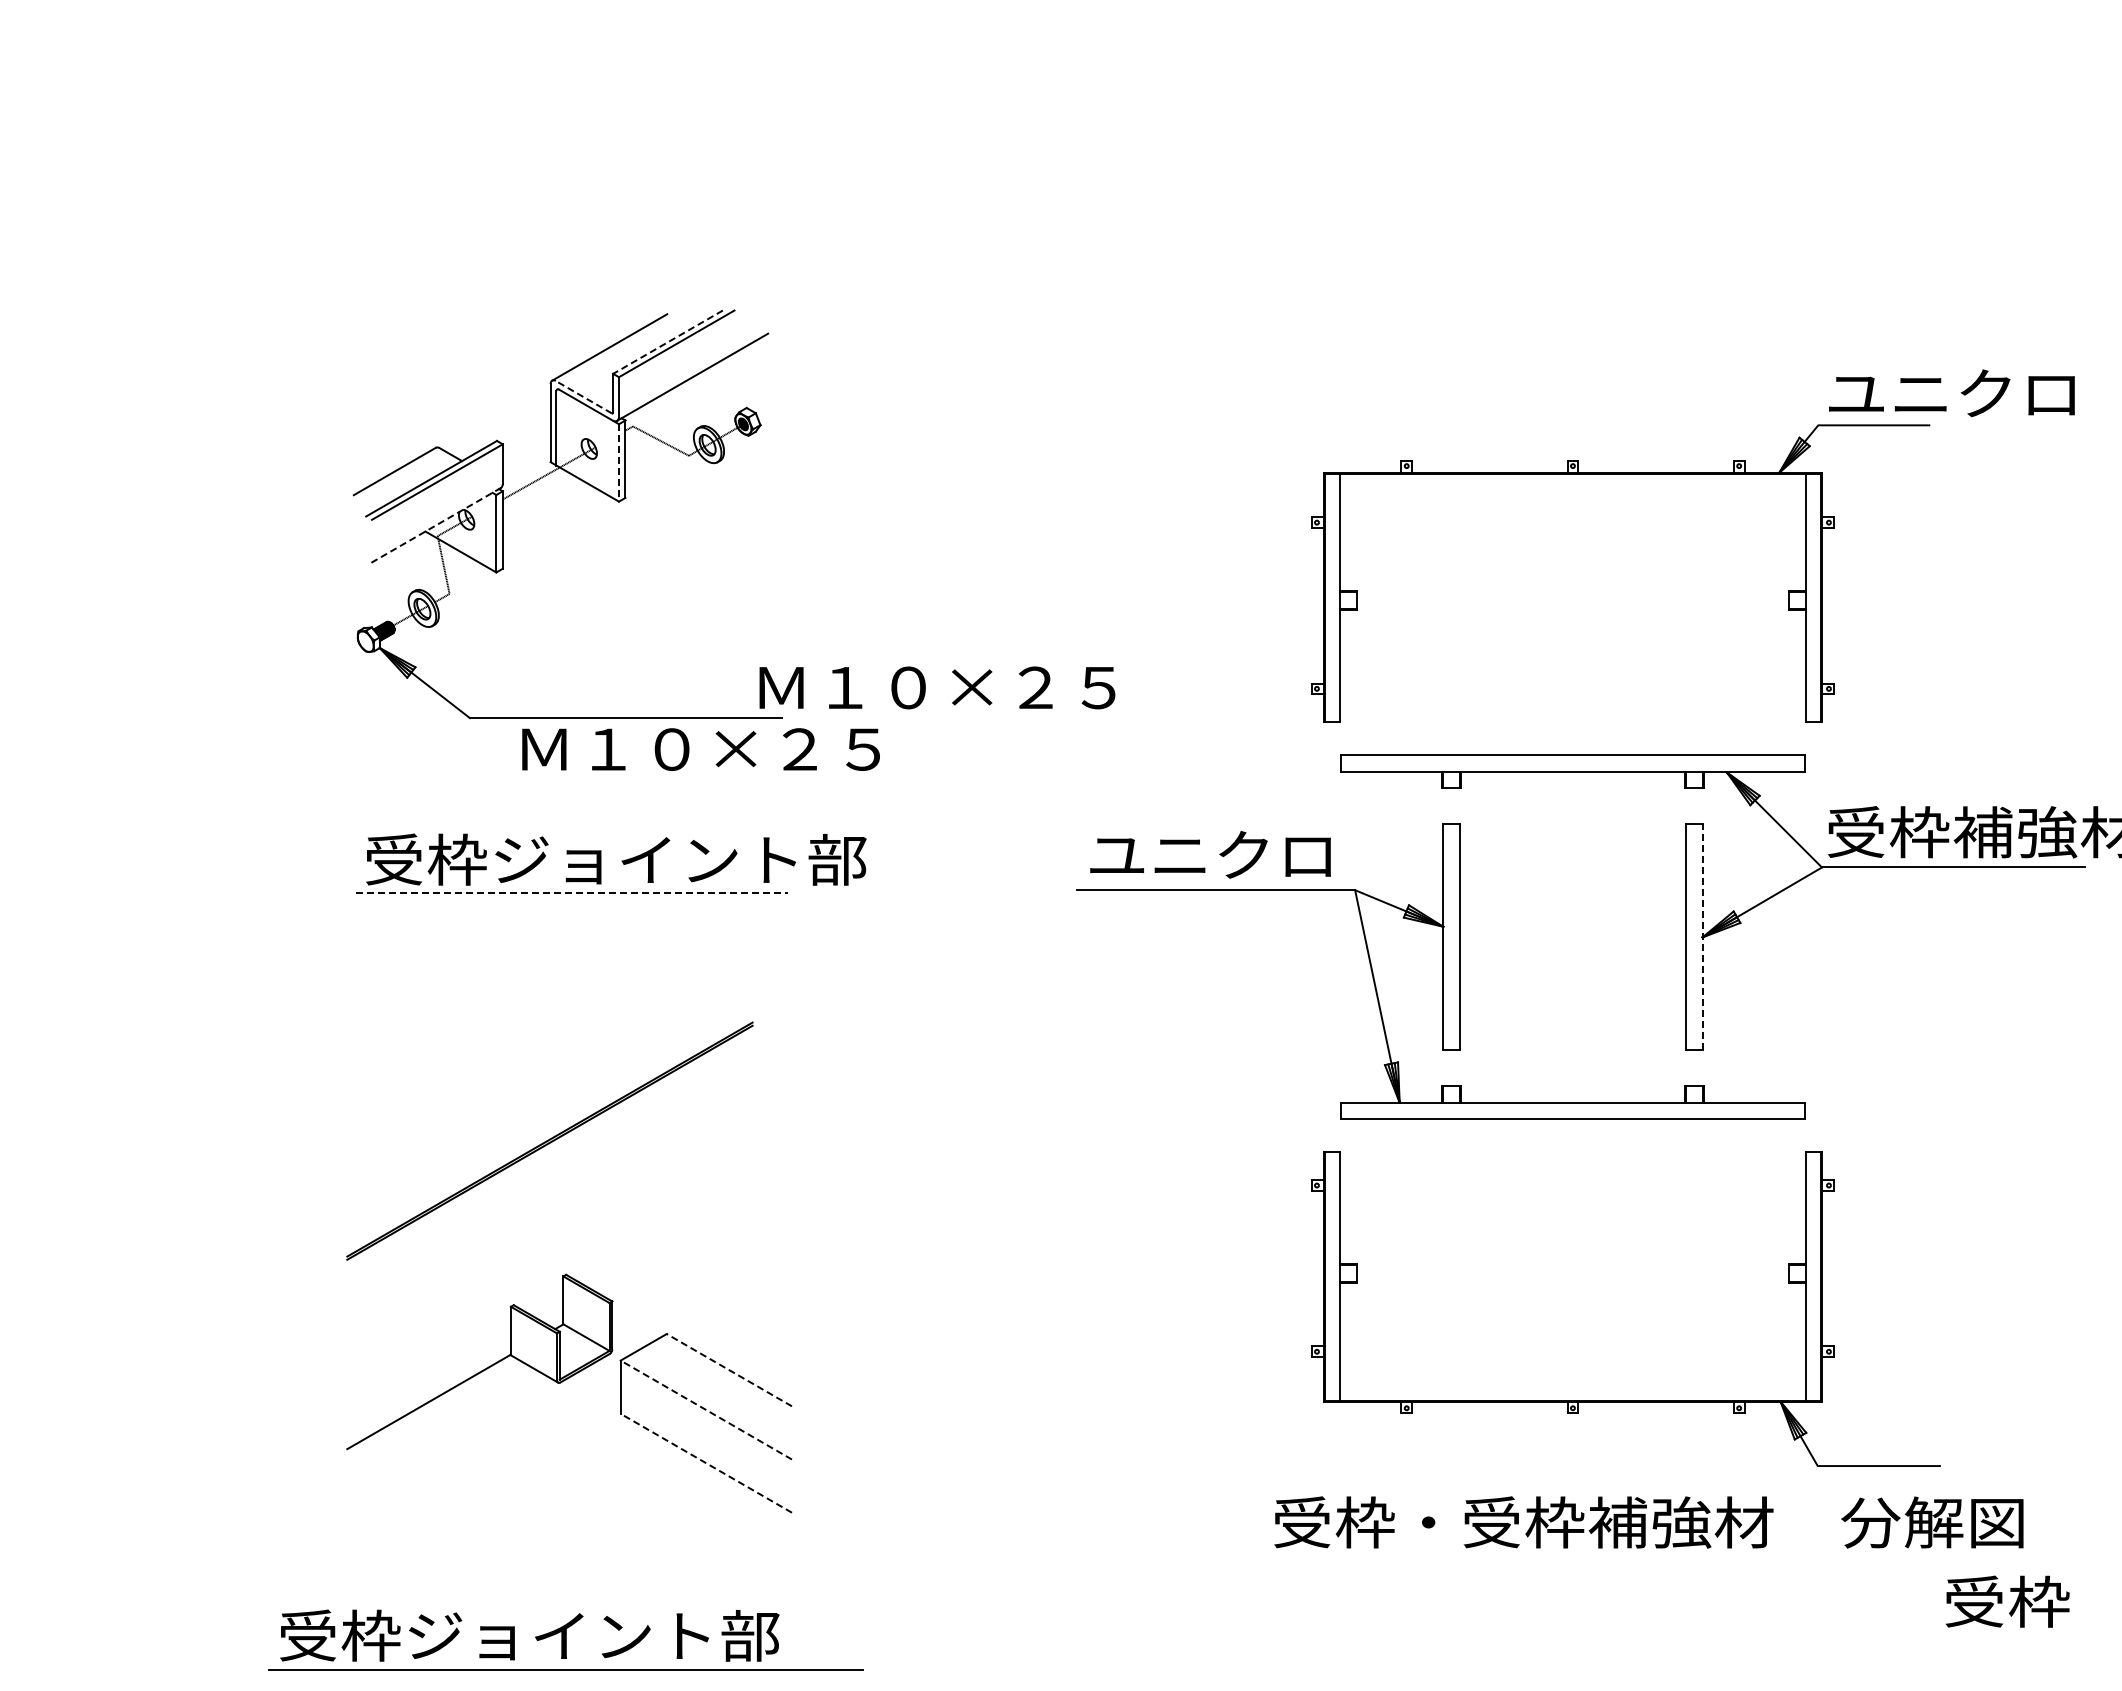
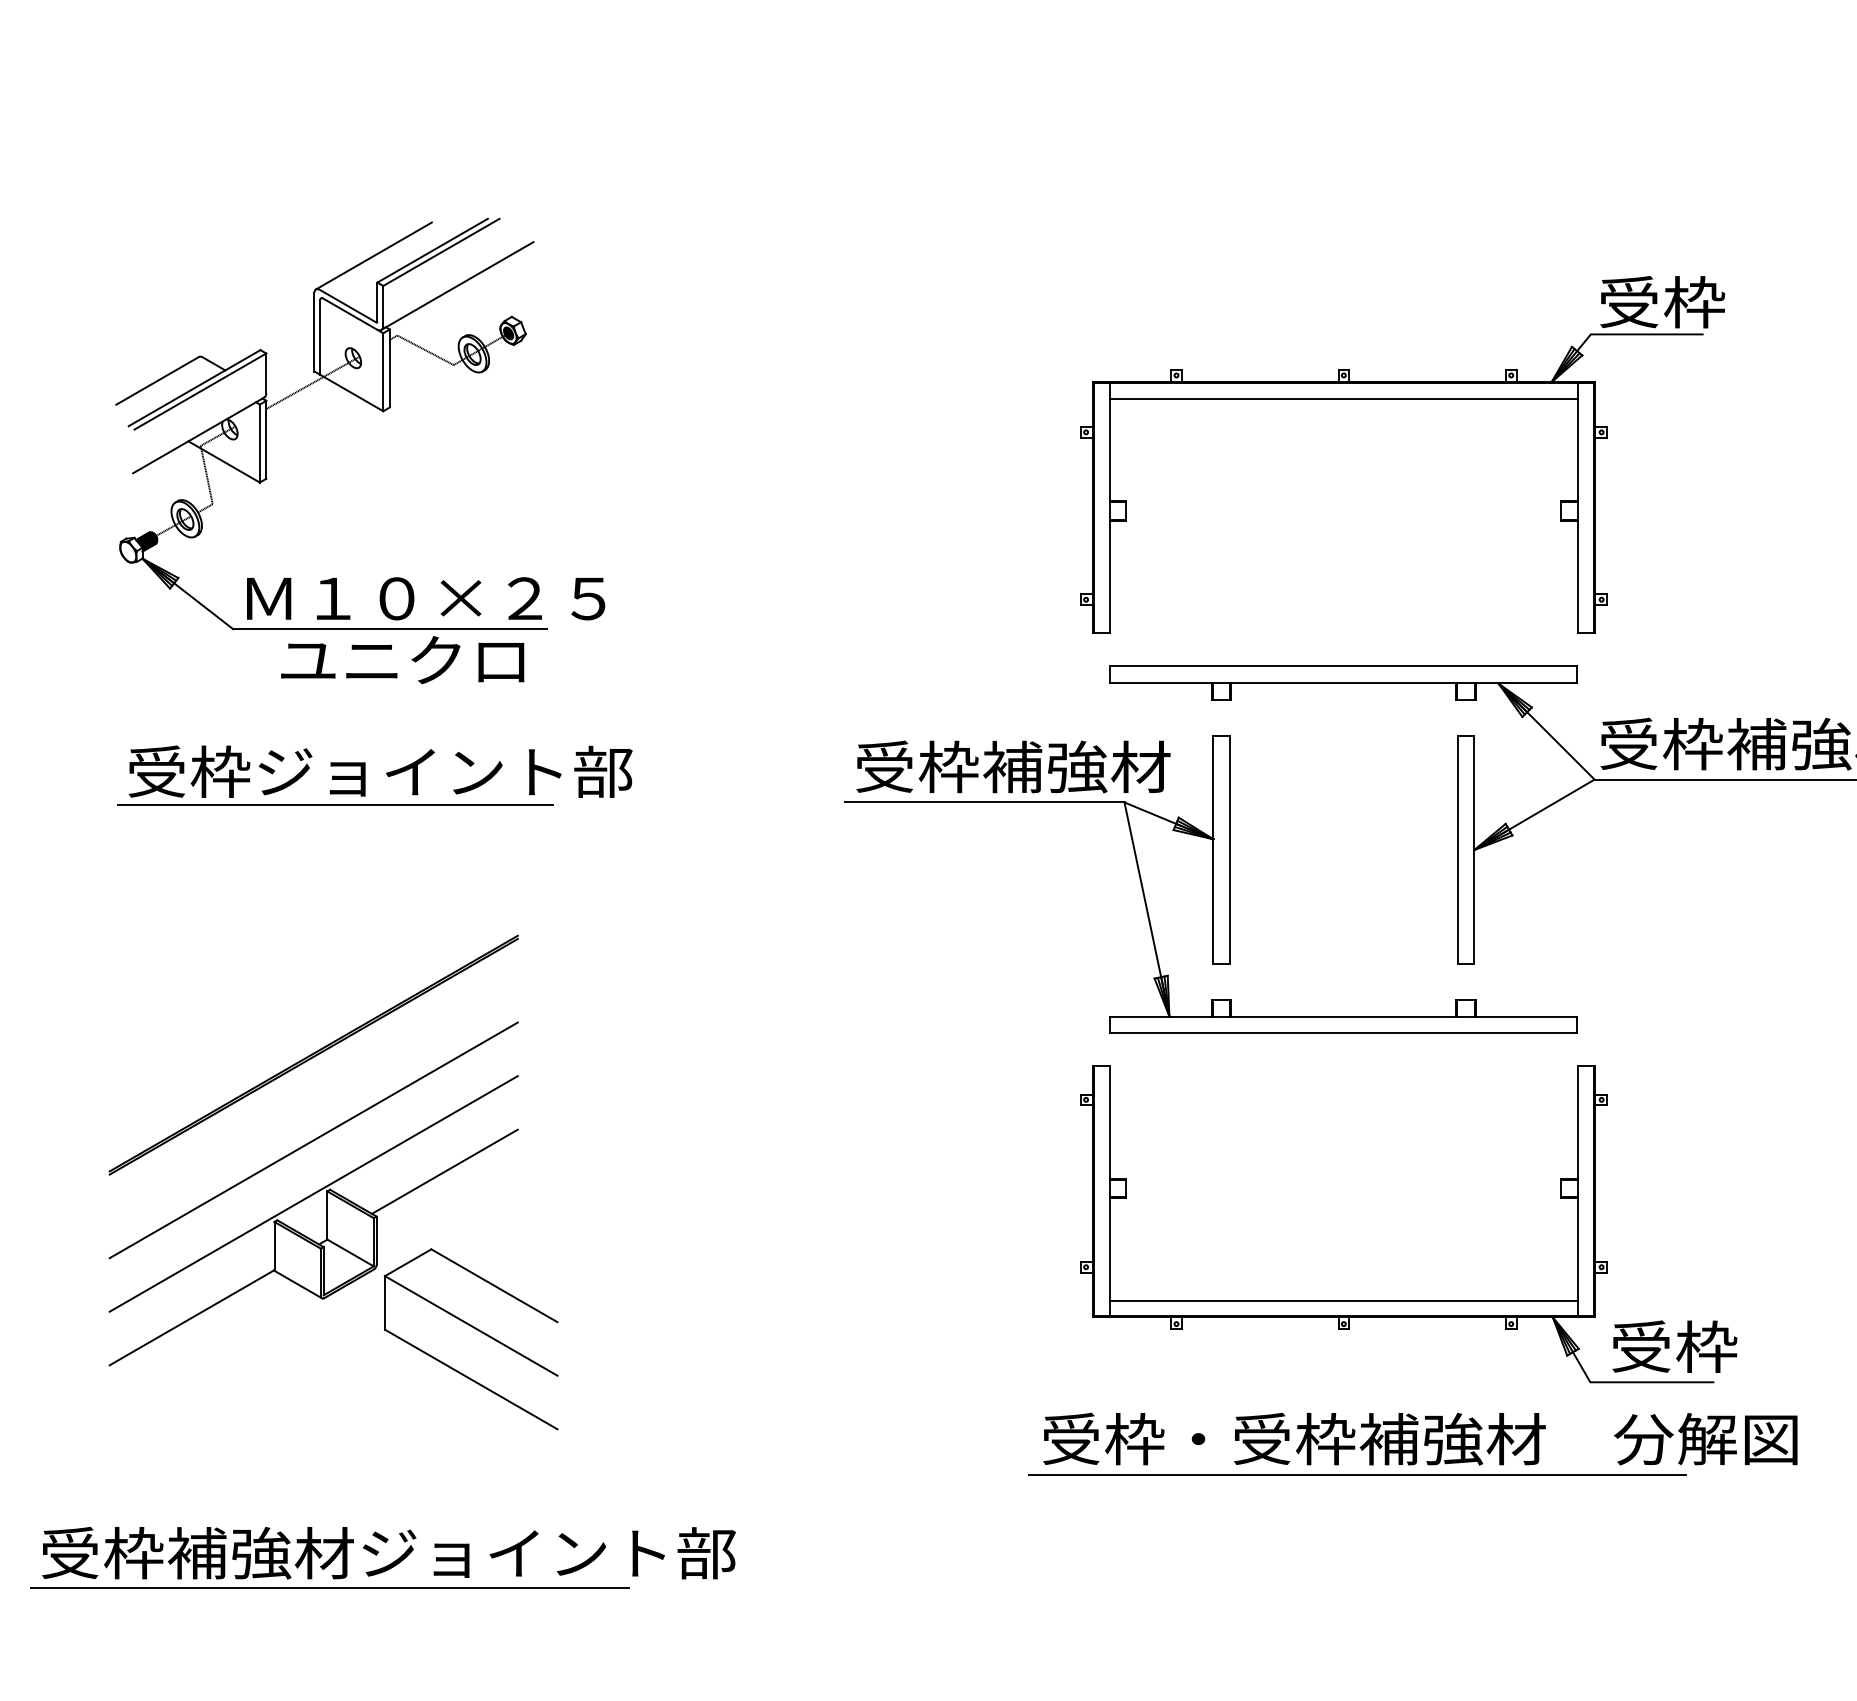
line: (667, 342) -> (432, 250), dashed -> solid
text: (1950, 393) -> (1724, 302), ユニクロ -> 受枠
line: (583, 396) -> (347, 305), dashed -> solid
line: (619, 462) -> (383, 371), dashed -> solid
line: (1572, 489) -> (1343, 399), added
line: (435, 525) -> (198, 435), dashed -> solid
text: (937, 687) -> (426, 598), moved
text: (698, 748) -> (463, 659), Ｍ１０×２５ -> ユニクロ
text: (1244, 854) -> (1013, 766), ユニクロ -> 受枠補強材
line: (572, 892) -> (336, 804), dashed -> solid
line: (1702, 936) -> (1474, 849), dashed -> solid
line: (549, 1225) -> (313, 1140), added
line: (679, 1256) -> (444, 1171), added
line: (549, 1278) -> (313, 1193), added
line: (728, 1369) -> (493, 1285), dashed -> solid
line: (1572, 1385) -> (1343, 1301), added
line: (706, 1410) -> (471, 1326), dashed -> solid
line: (706, 1463) -> (471, 1379), dashed -> solid
line: (1586, 1558) -> (1357, 1475), added
text: (2007, 1601) -> (1674, 1346), moved
text: (687, 1635) -> (452, 1552), 受枠ジョイント部 -> 受枠補強材ジョイント部

